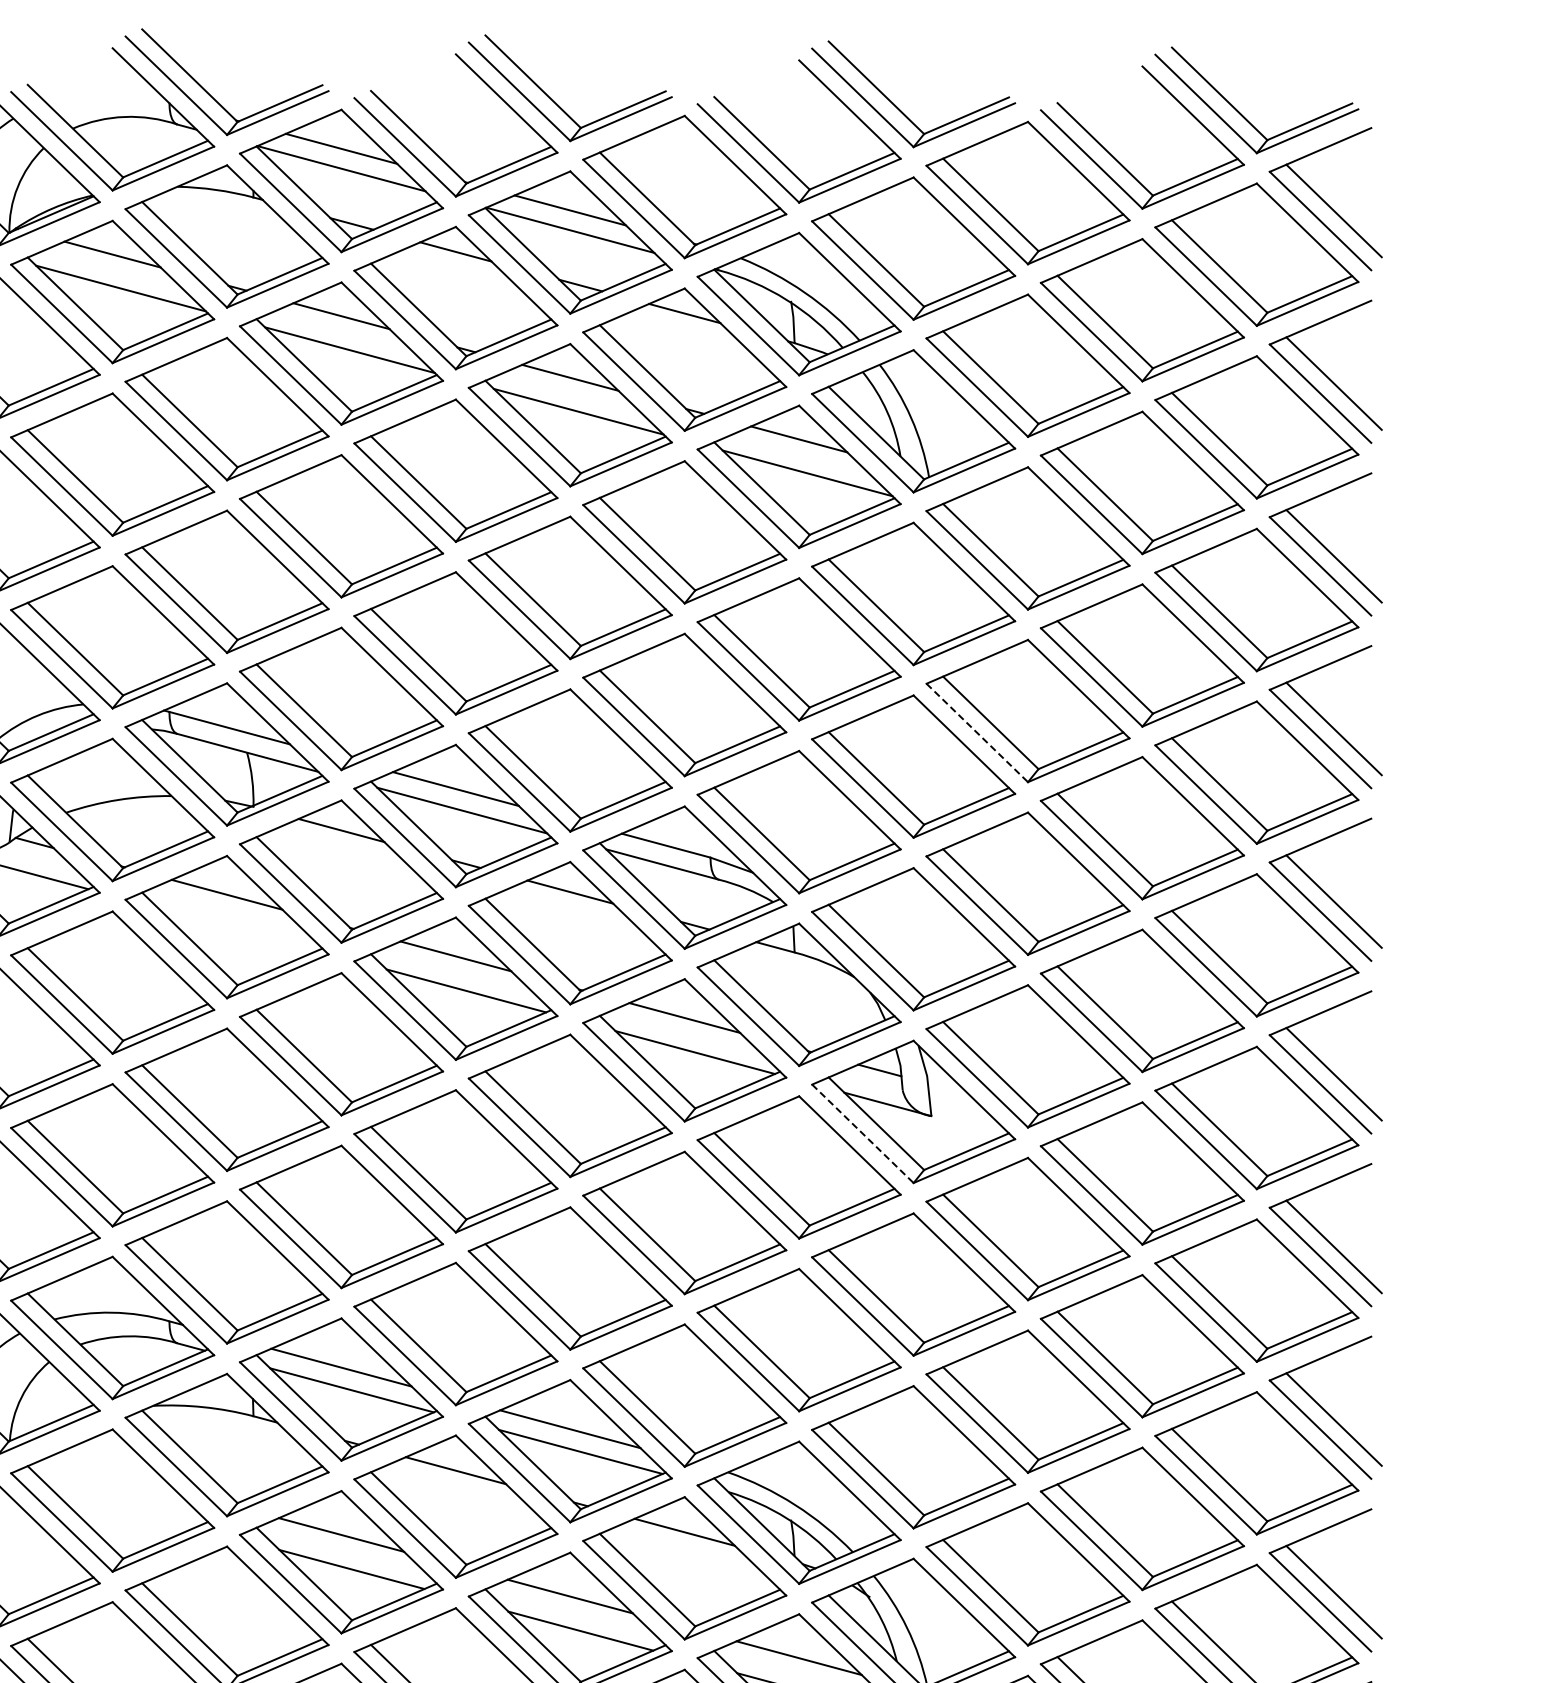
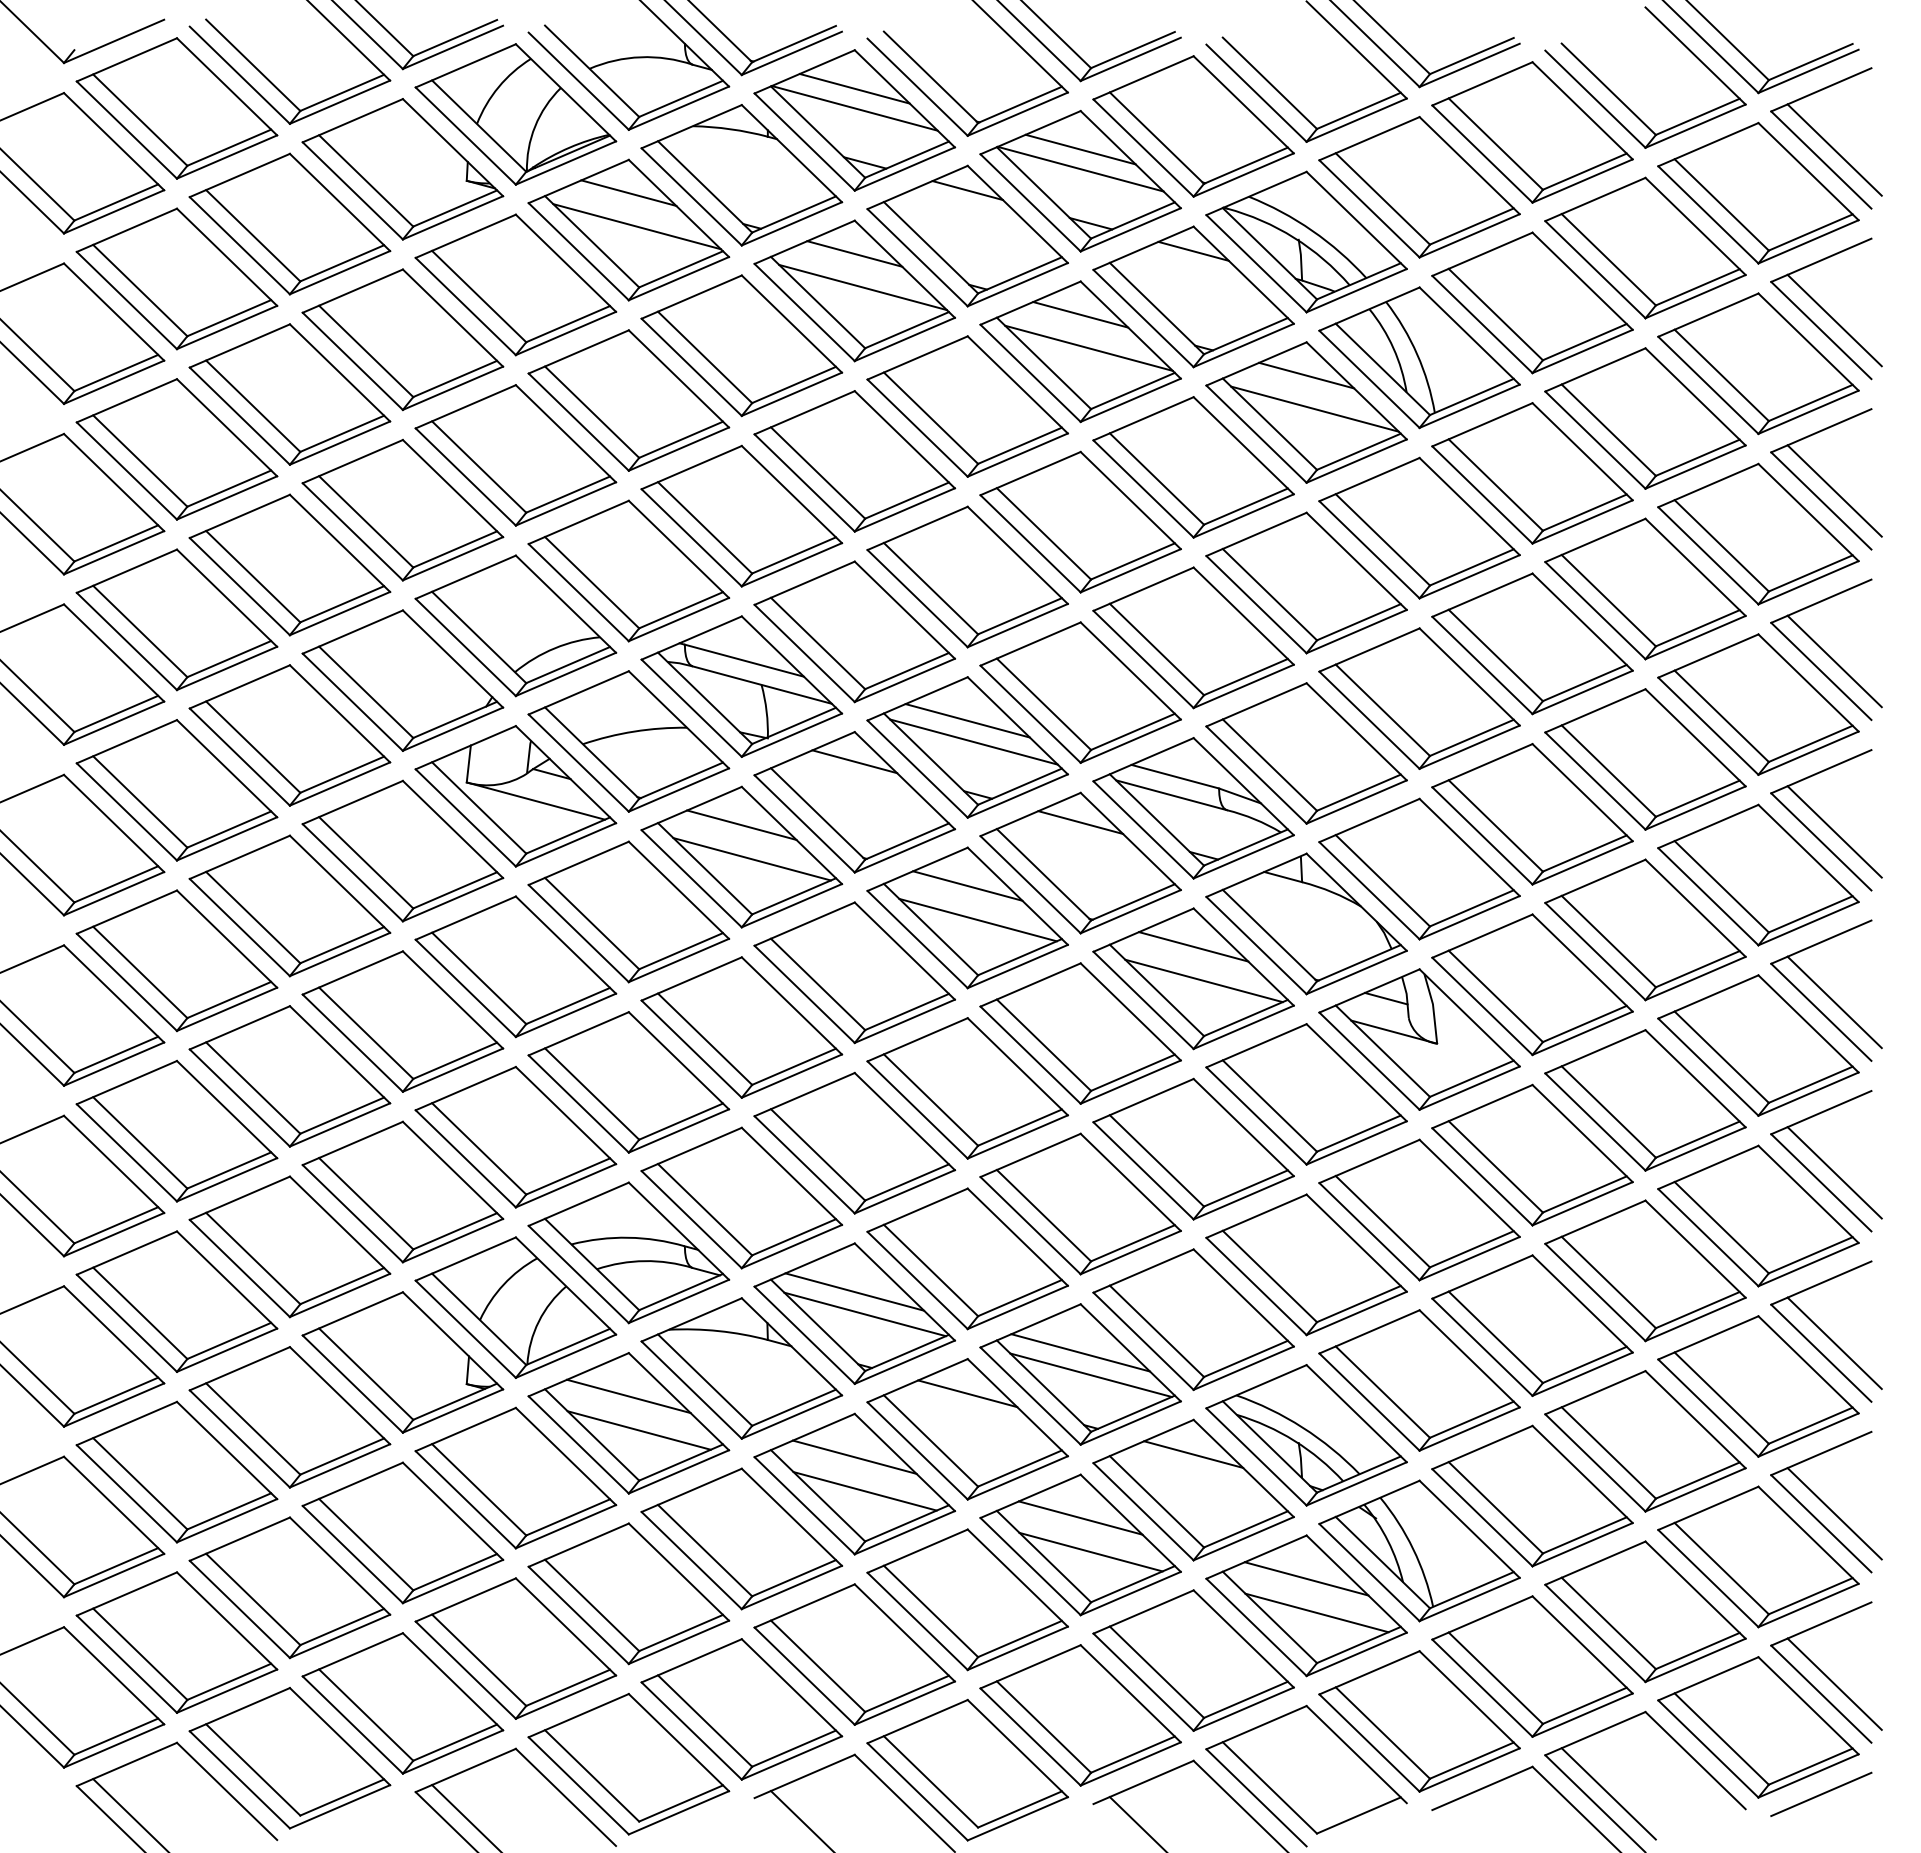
line: (977, 733) -> (1482, 665), dashed -> solid
line: (236, 929) -> (751, 859), added
line: (862, 1134) -> (1369, 1061), dashed -> solid
line: (112, 1473) -> (628, 1396), added
line: (122, 1507) -> (638, 1430), added

